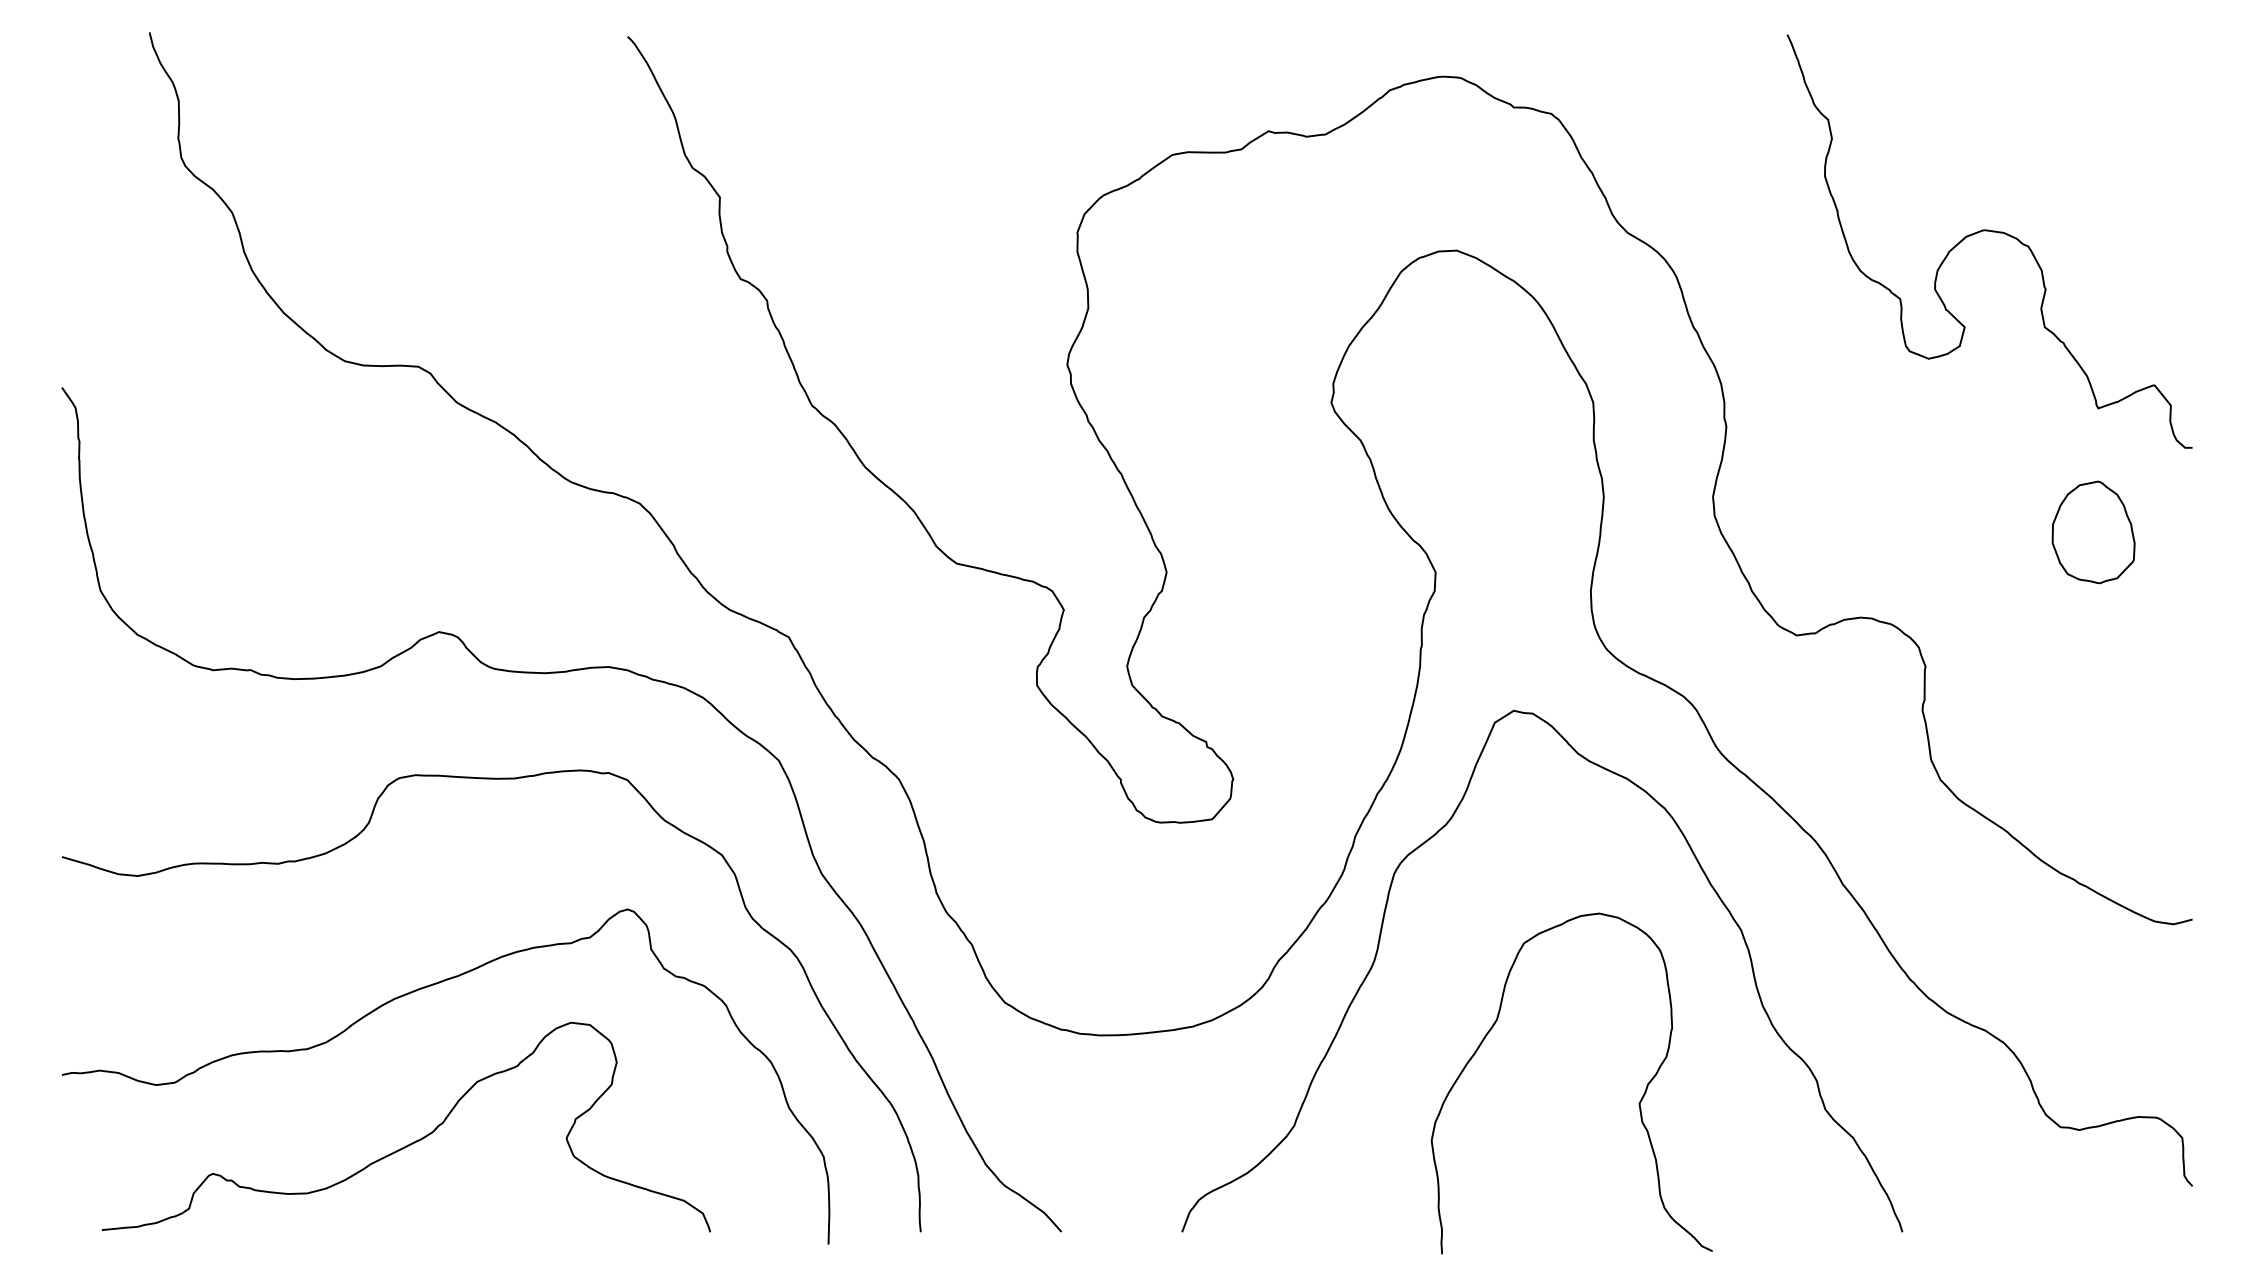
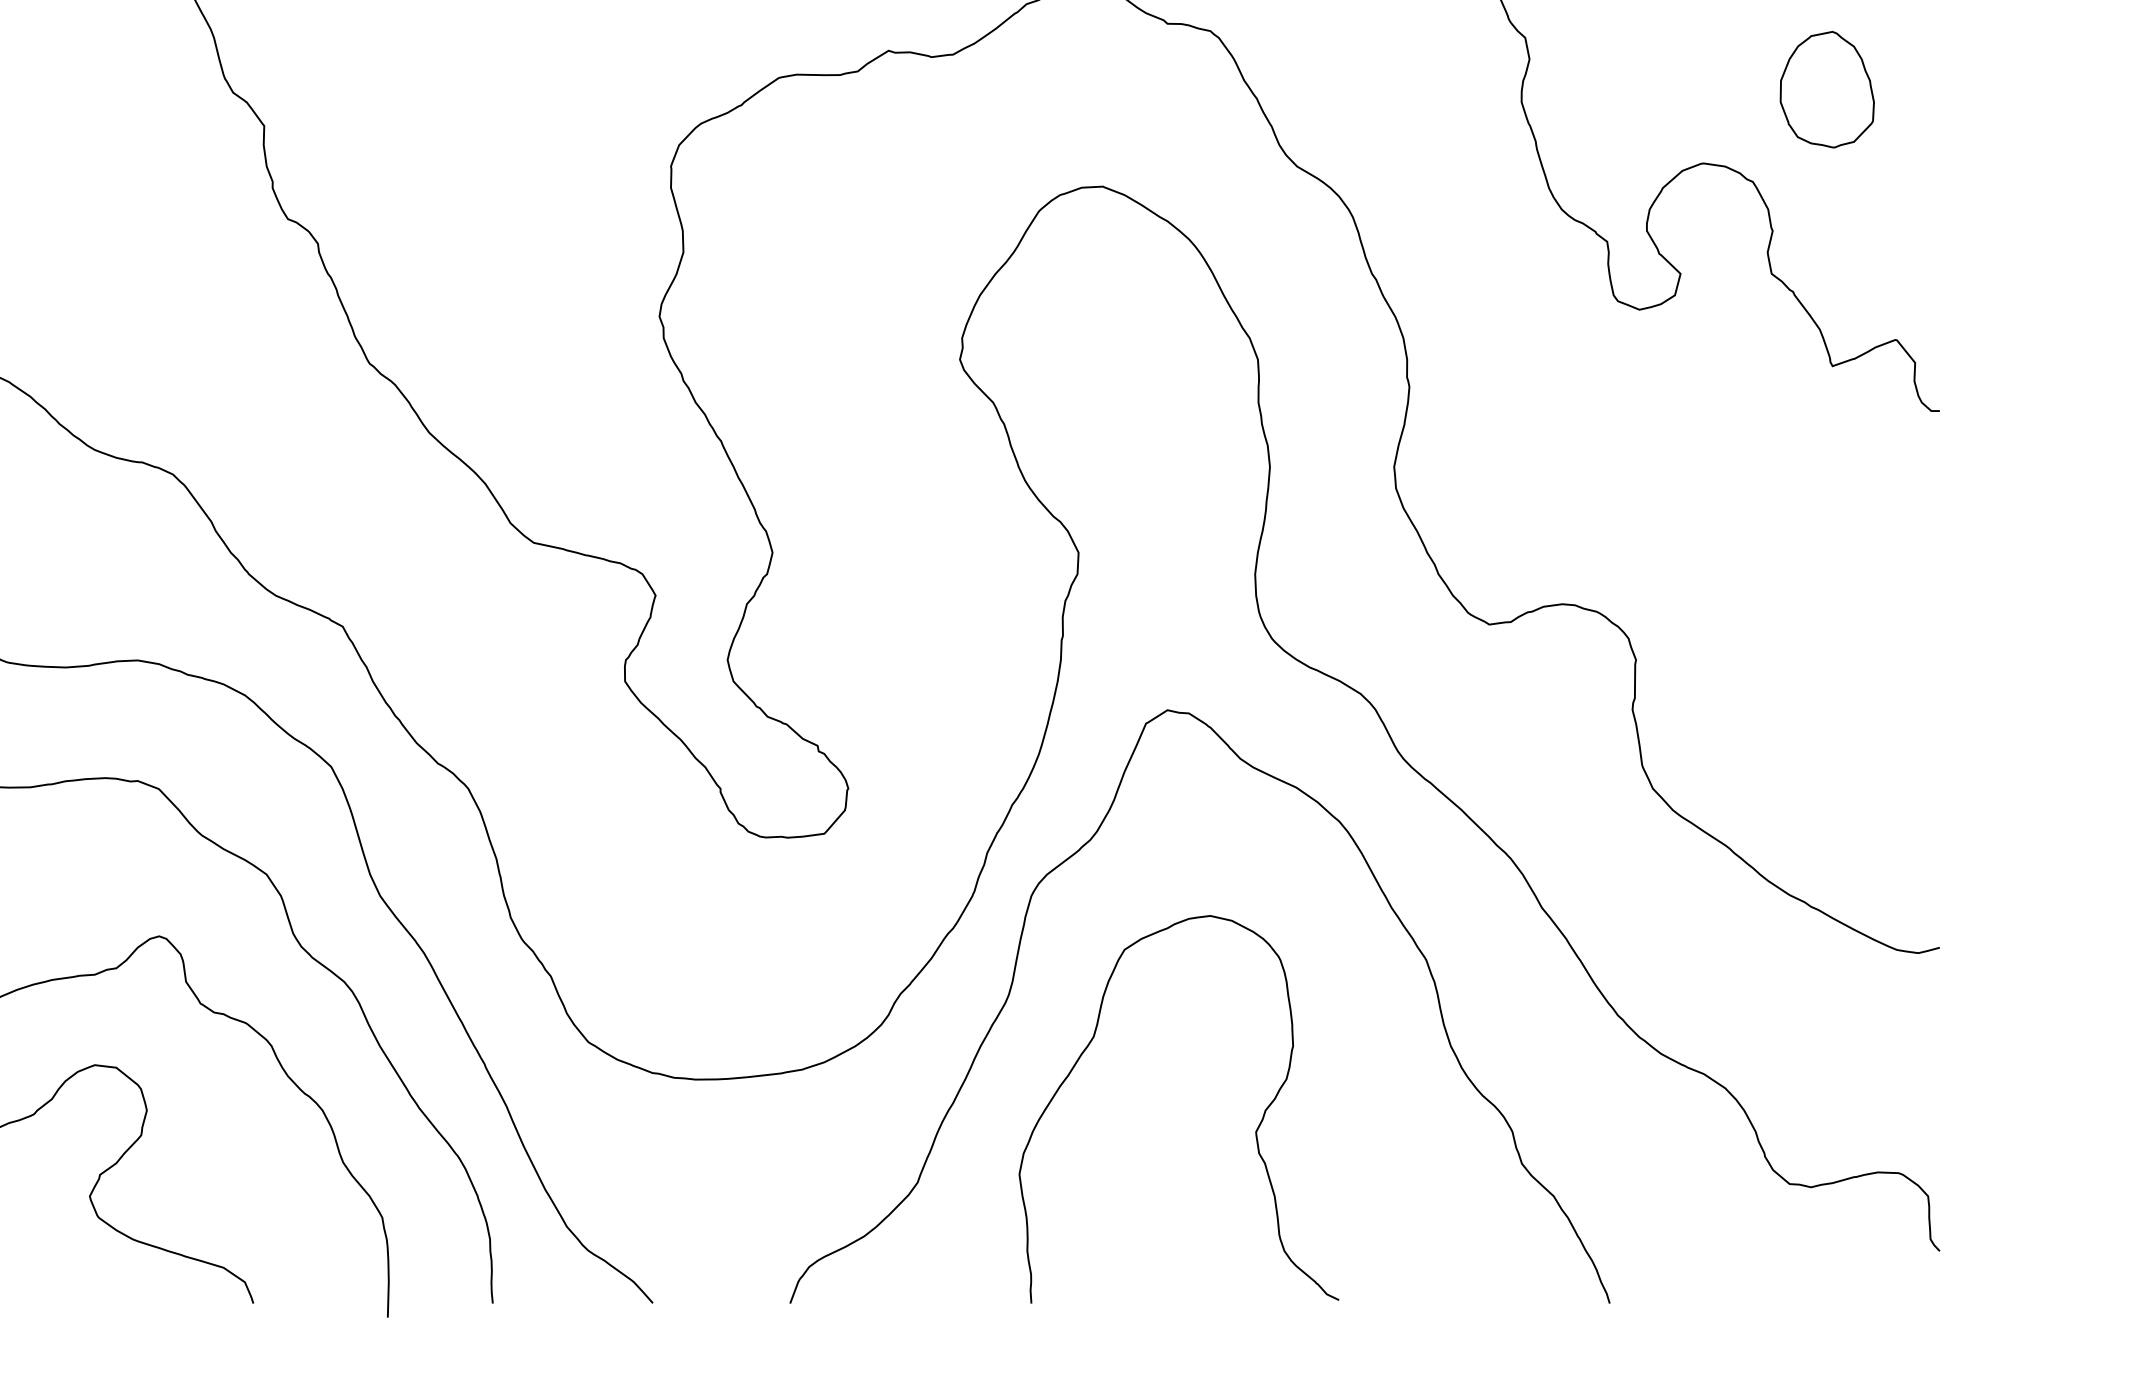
part: (2093, 532) -> (1827, 89), moved
curve: (1638, 1103) -> (1254, 1132), moved

